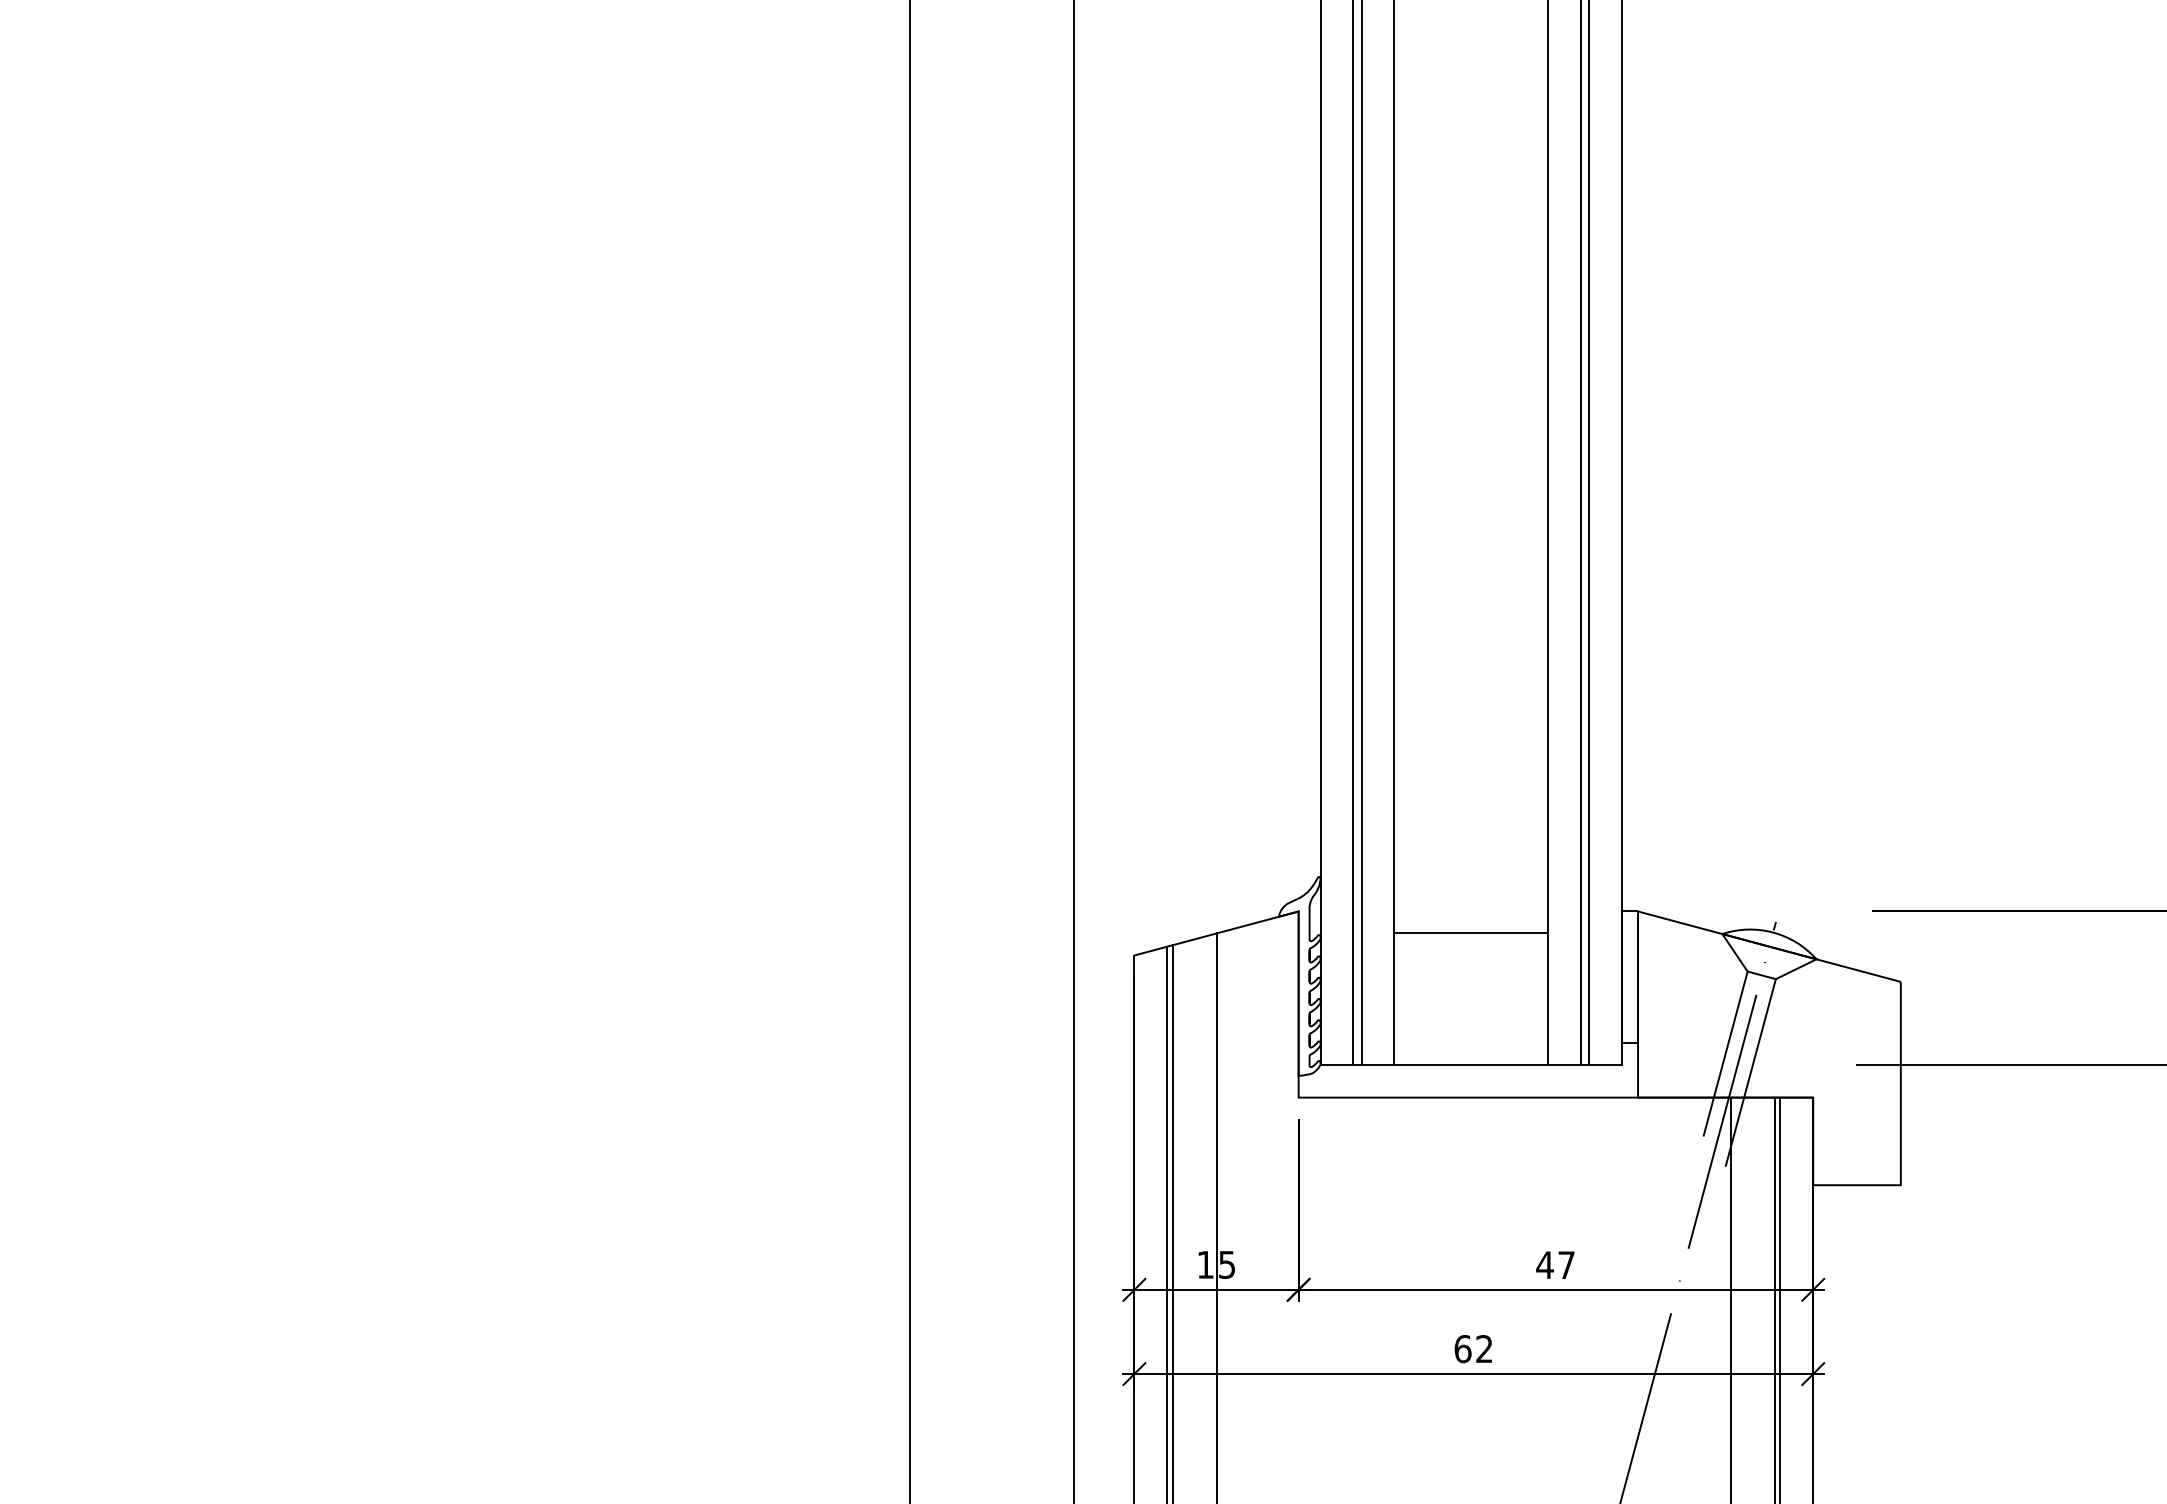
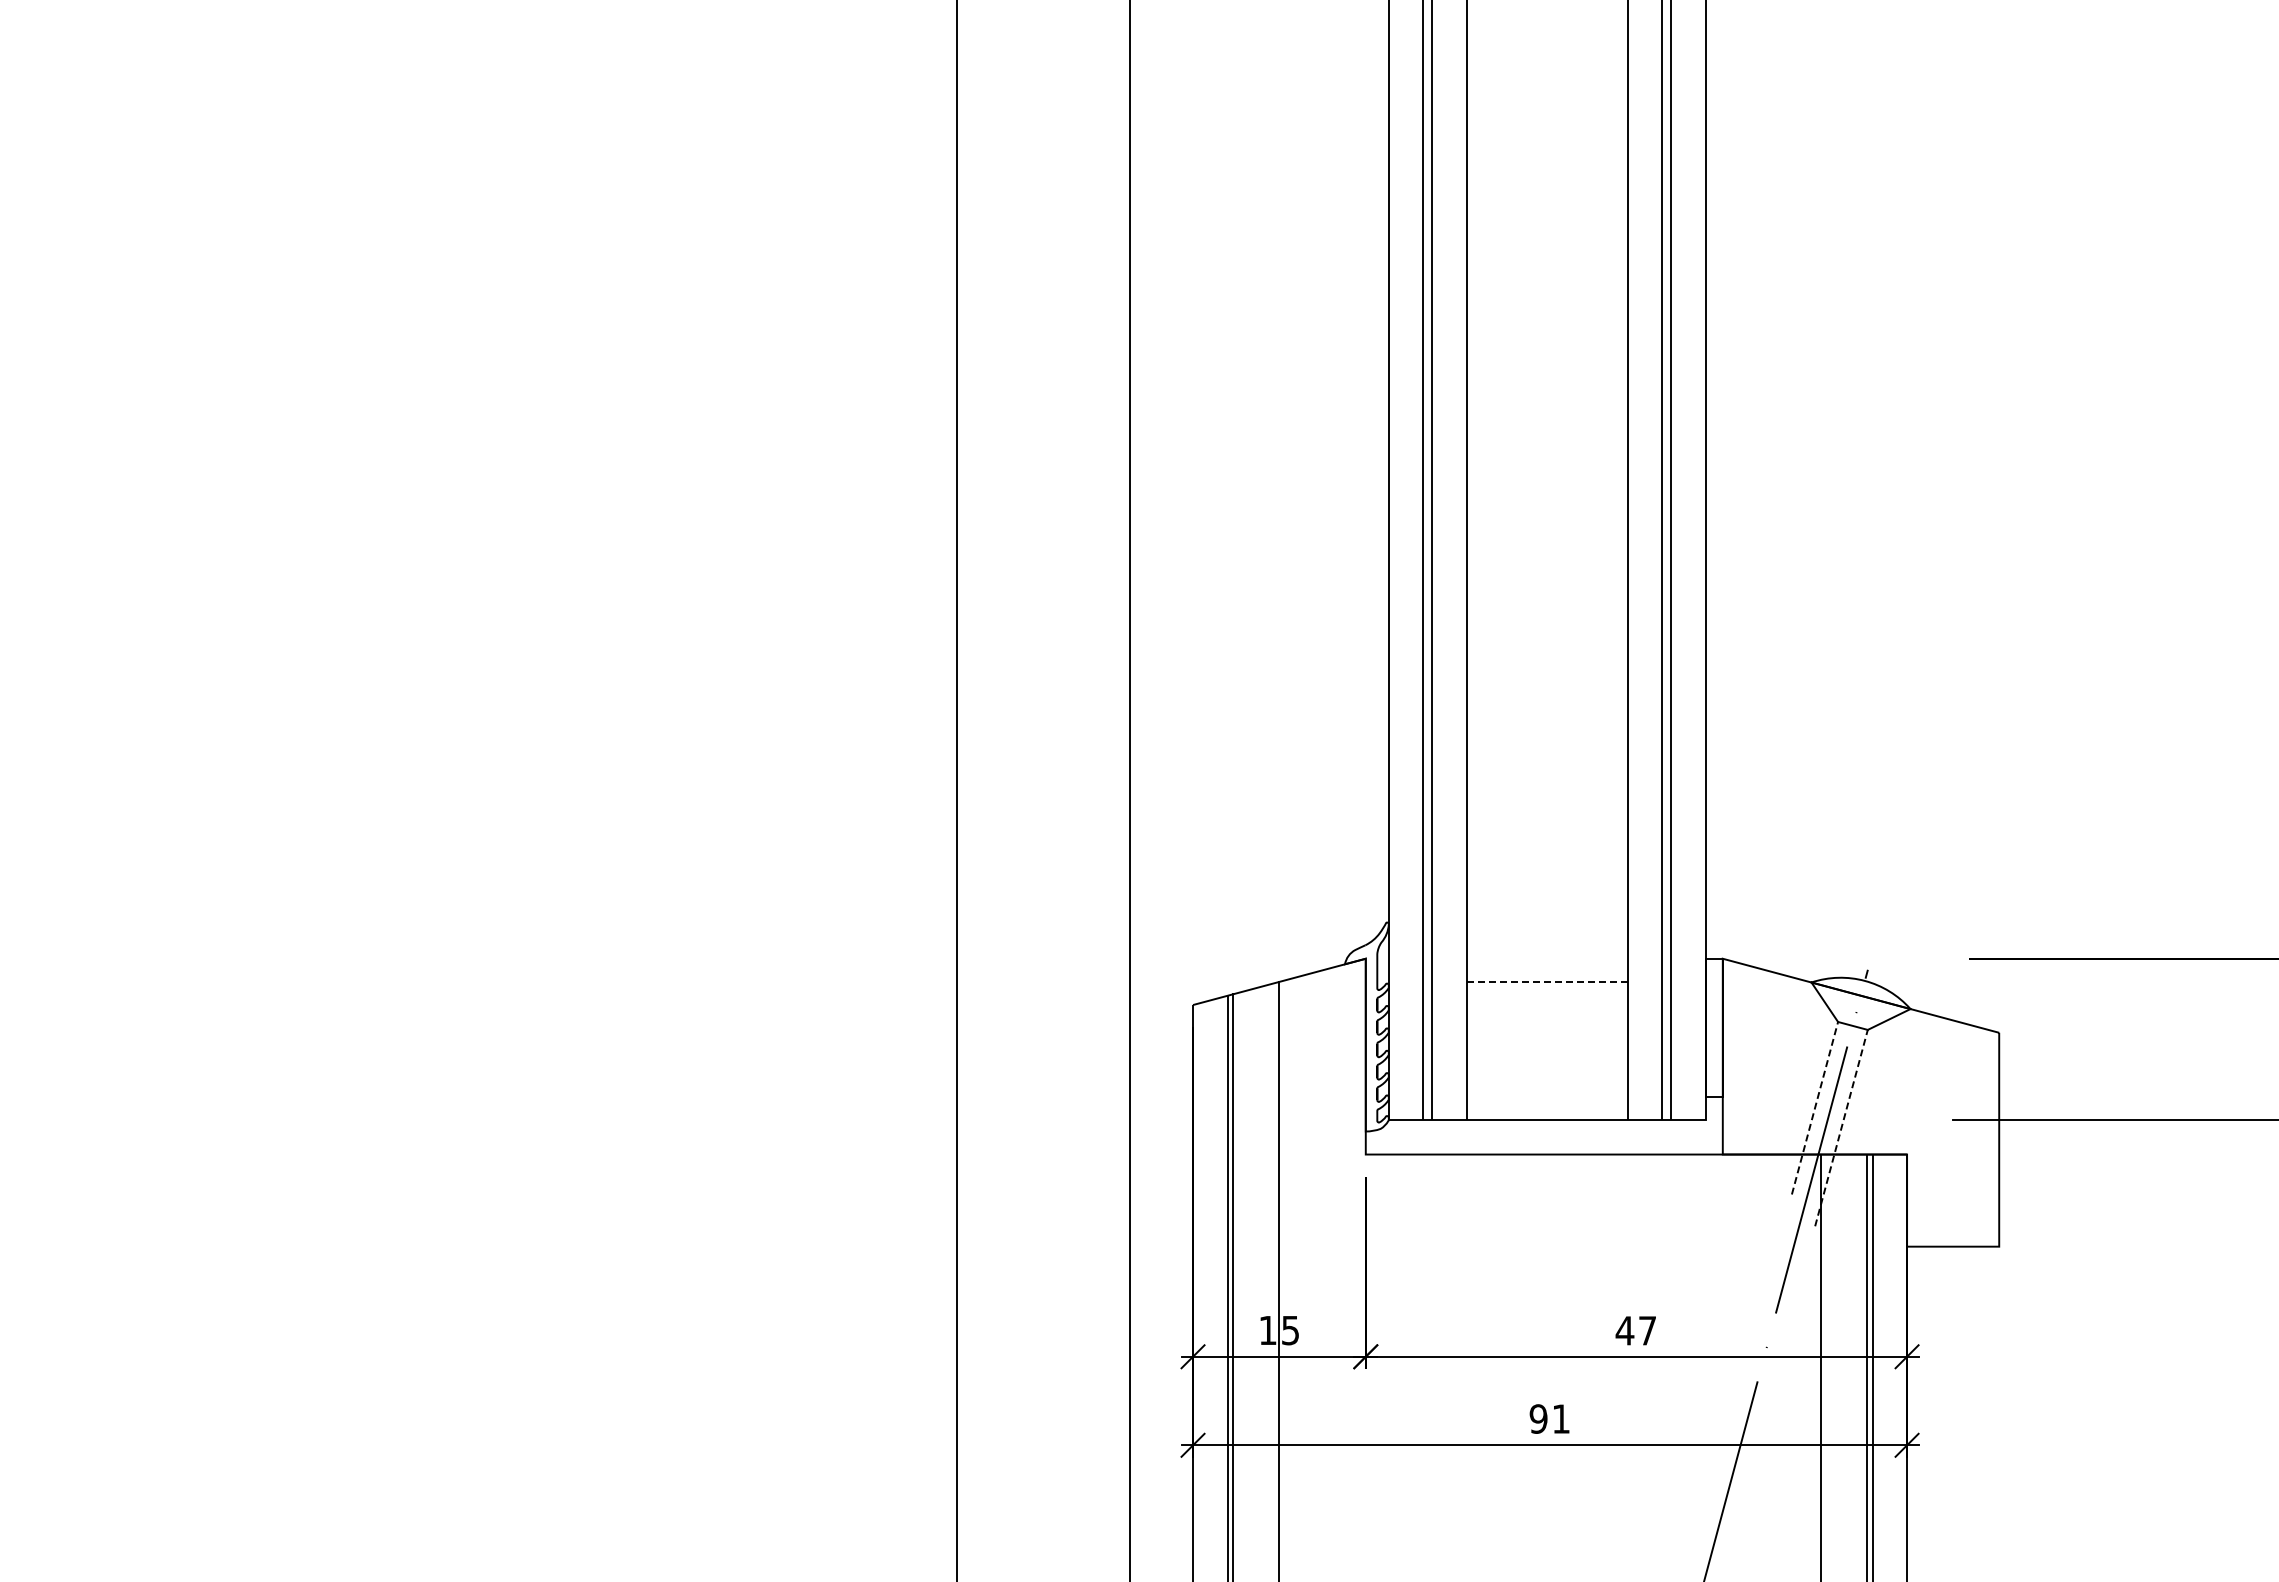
line: (1471, 933) -> (1547, 981), solid -> dashed
line: (1726, 1052) -> (1815, 1107), solid -> dashed
line: (1750, 1072) -> (1841, 1128), solid -> dashed
text: (1473, 1348) -> (1549, 1418), 62 -> 91

